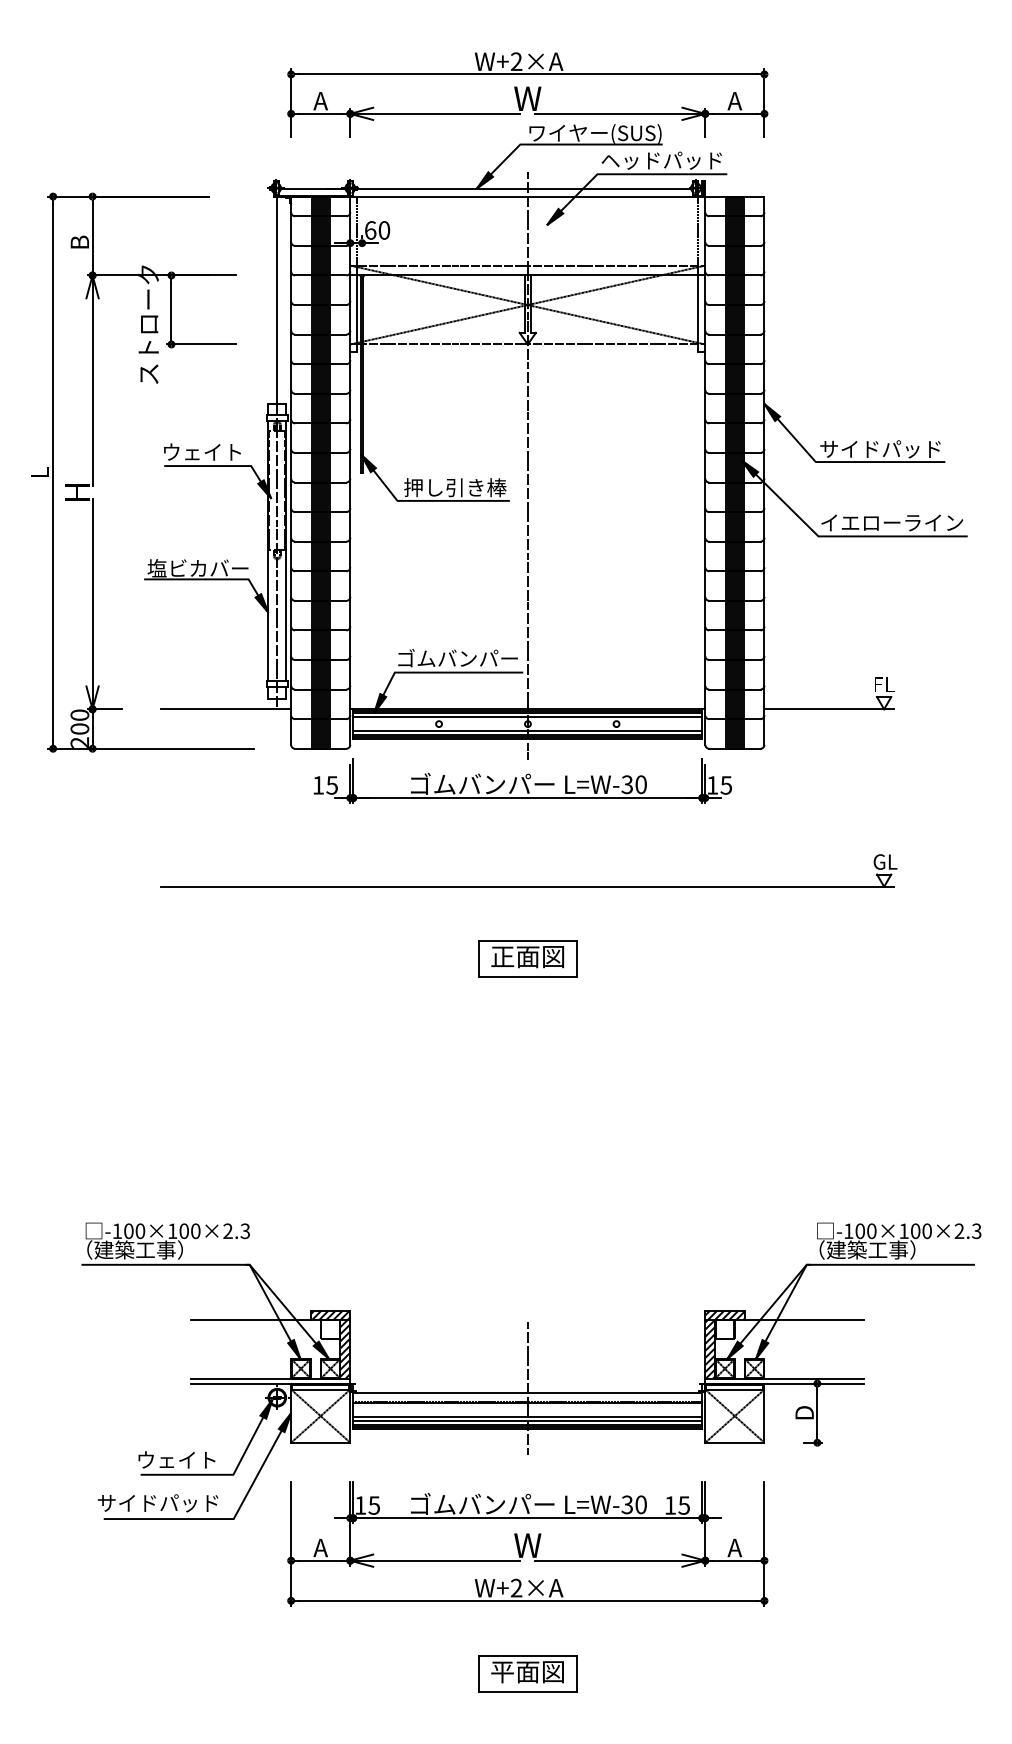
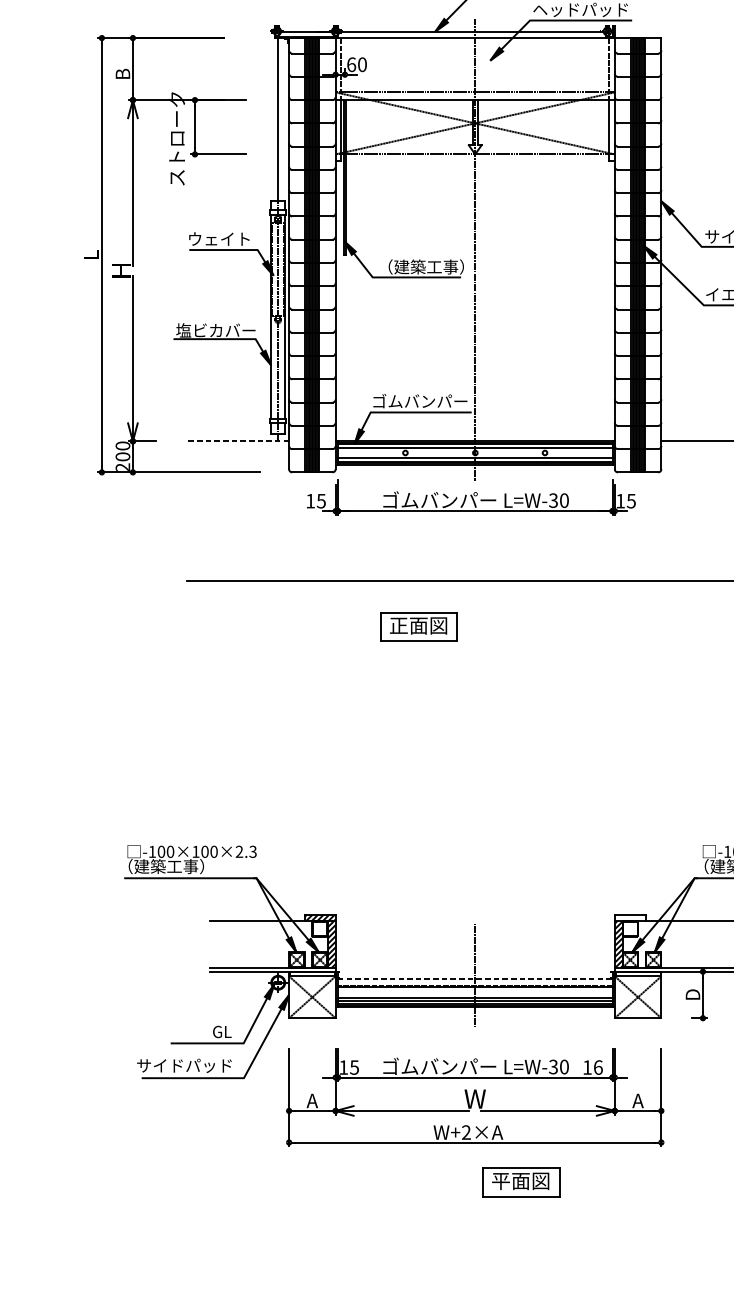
text: (458, 487) -> (420, 266), 押し引き棒 -> （建築工事）
line: (226, 709) -> (238, 441), solid -> dashed
part: (527, 958) -> (418, 627), moved
hatch: (724, 1315) -> (629, 918), removed
line: (527, 1393) -> (474, 979), solid -> dashed
text: (178, 1459) -> (200, 1031), ウェイト -> GL
text: (684, 1505) -> (598, 1067), 15 -> 16
part: (527, 1673) -> (520, 1182), moved

